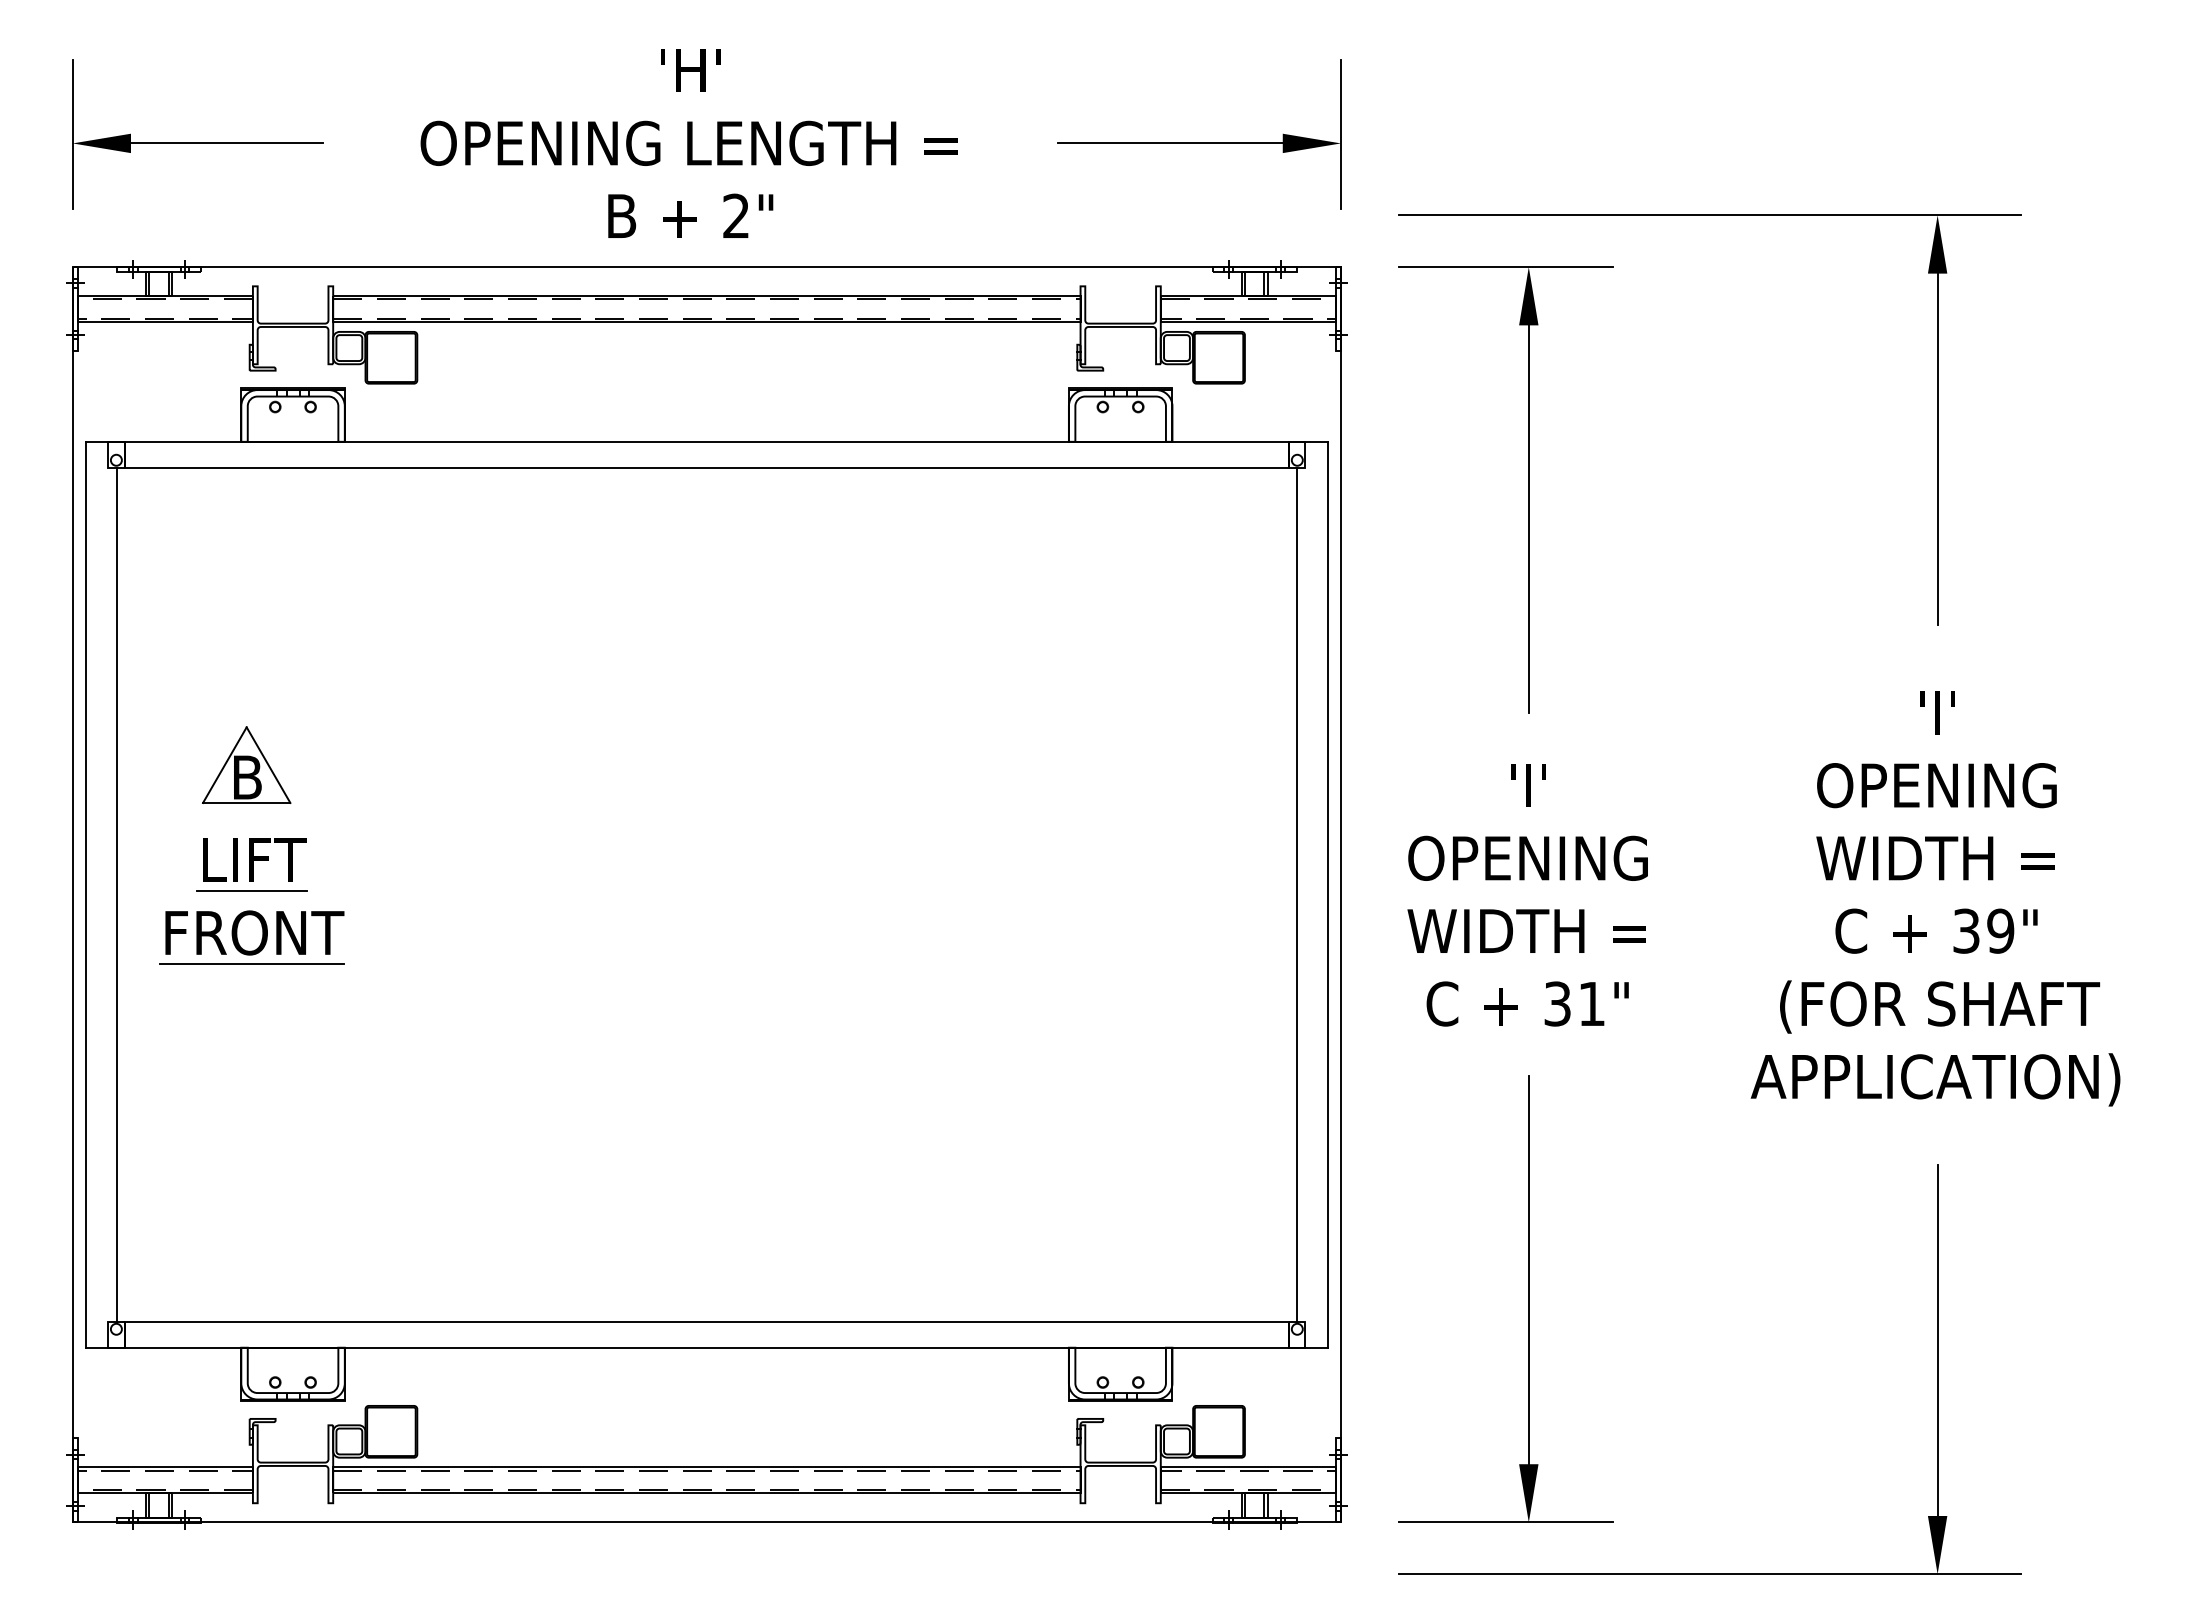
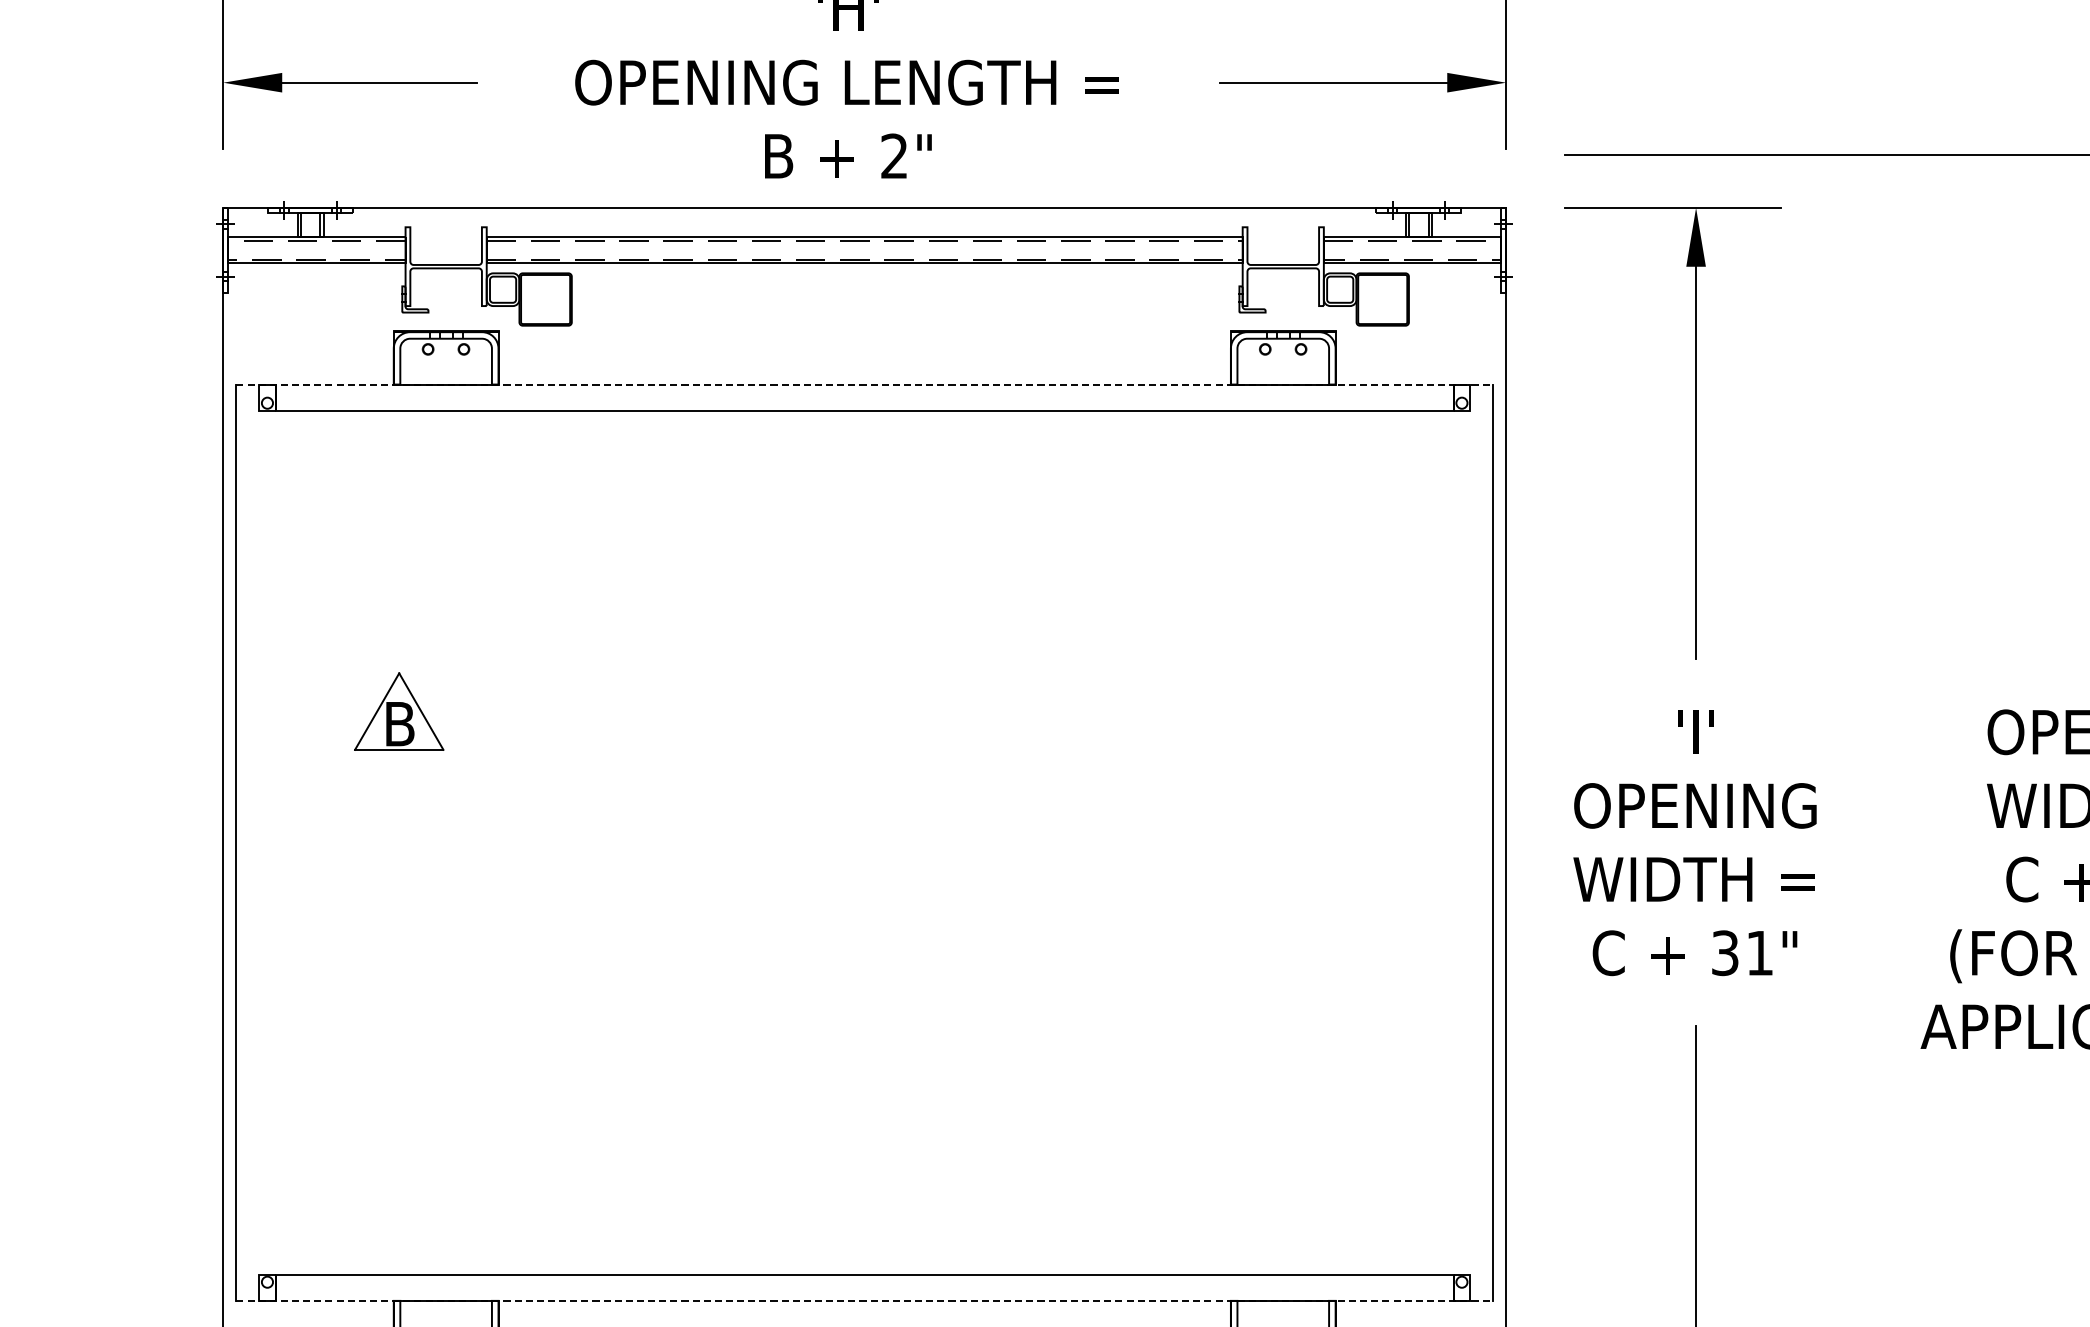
line: (707, 441) -> (865, 384), solid -> dashed
line: (116, 894) -> (267, 842), removed
line: (1296, 894) -> (1461, 842), removed
part: (251, 910) -> (404, 858), removed
line: (707, 1347) -> (865, 1300), solid -> dashed

